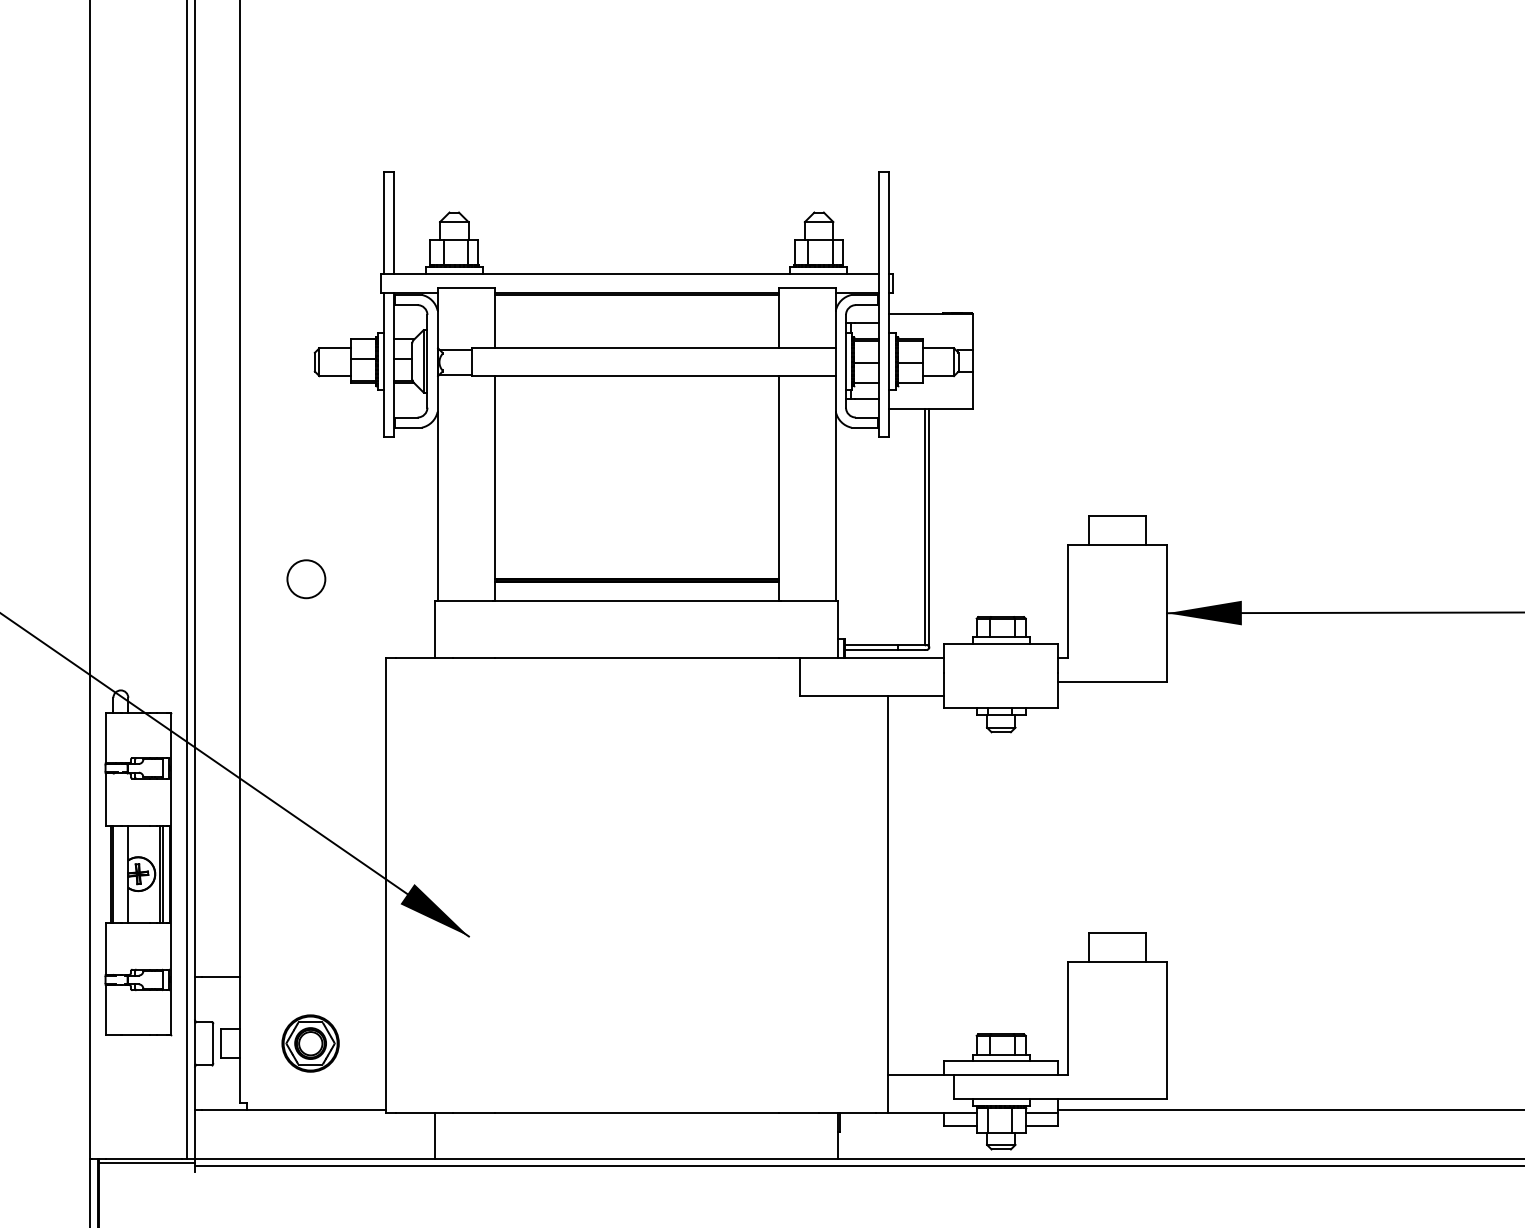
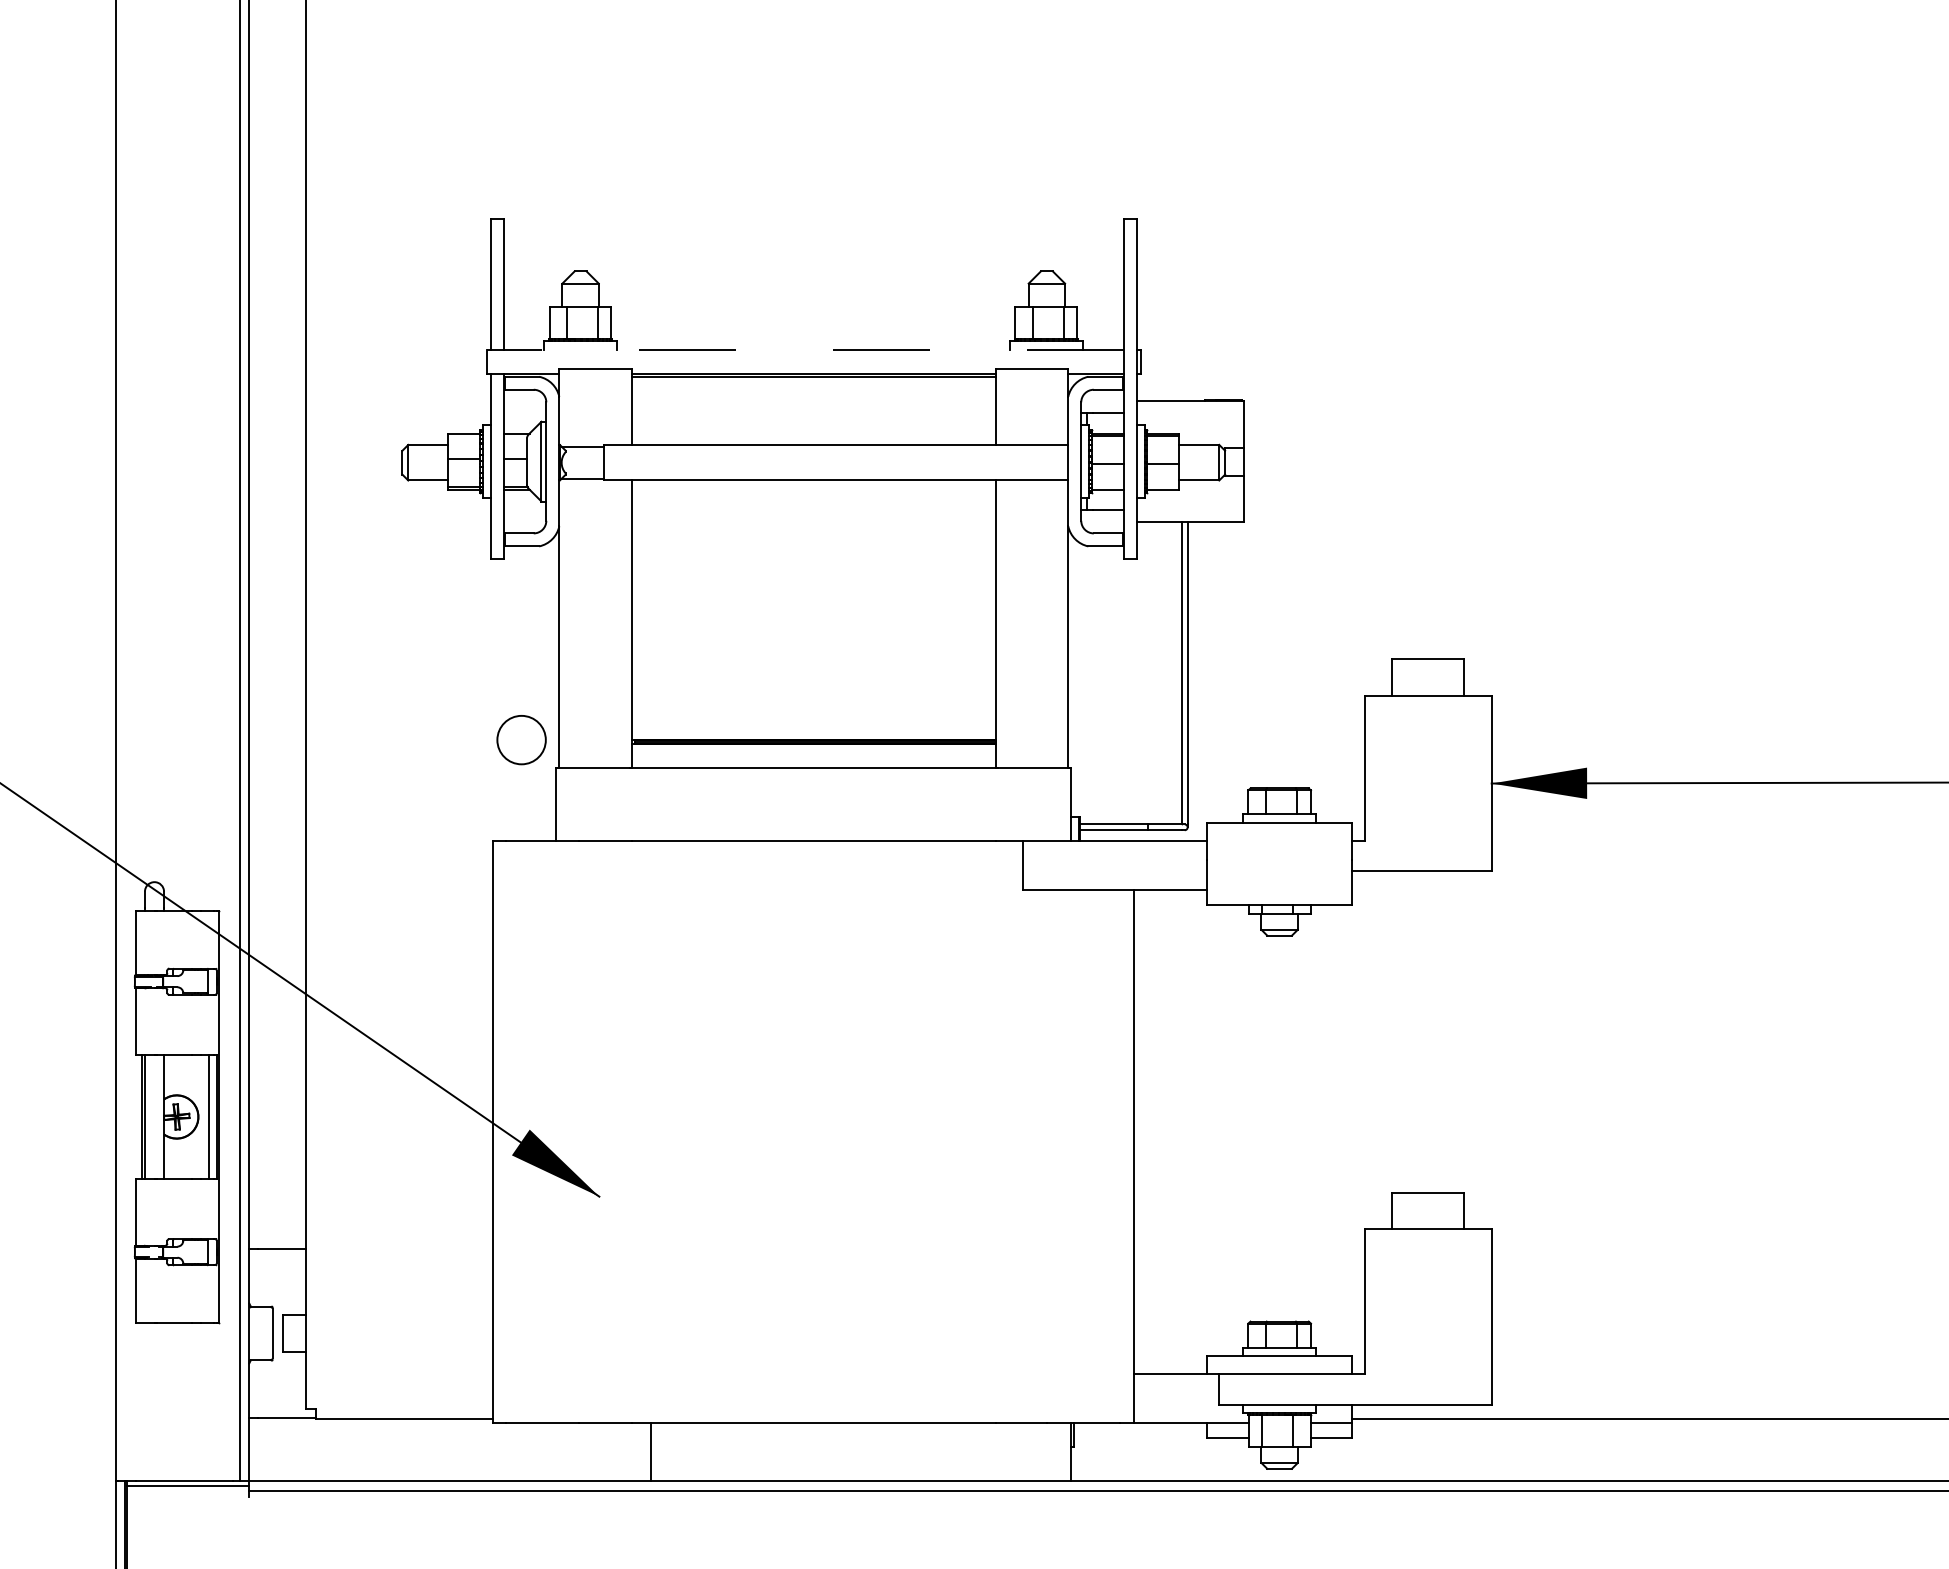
line: (629, 273) -> (804, 349), solid -> dashed
circle: (306, 579) -> (521, 740), moved
line: (159, 873) -> (203, 1116), removed
part: (310, 1043) -> (396, 1333), removed
line: (435, 1135) -> (651, 1451), moved

